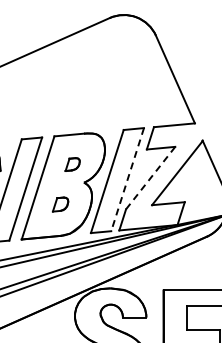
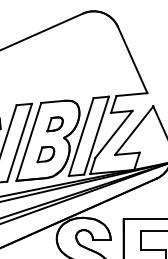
part: (72, 164) -> (54, 124), size x1.43
line: (150, 178) -> (113, 134), dashed -> solid
line: (127, 180) -> (96, 136), dashed -> solid
part: (60, 204) -> (45, 154), size x1.43

